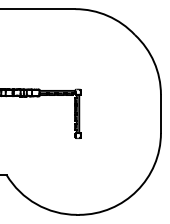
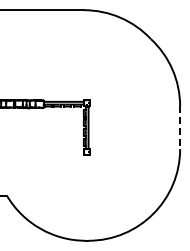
line: (161, 114) -> (180, 128), solid -> dashed

